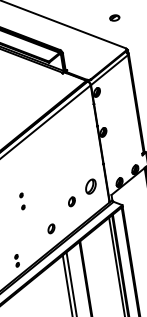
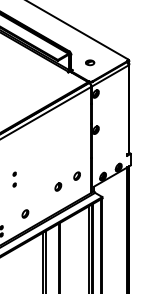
part: (115, 17) -> (90, 62), moved
part: (89, 185) -> (76, 175), size x0.62
part: (51, 228) -> (25, 213), moved

